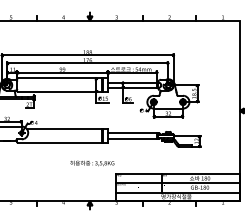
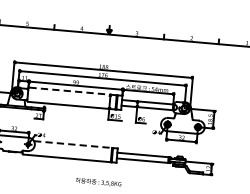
line: (60, 78) -> (73, 91), solid -> dashed
line: (64, 129) -> (72, 144), solid -> dashed

